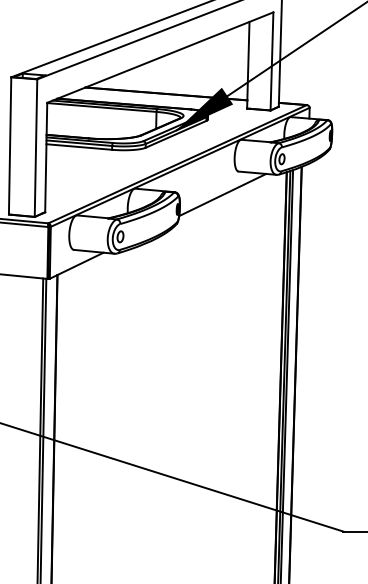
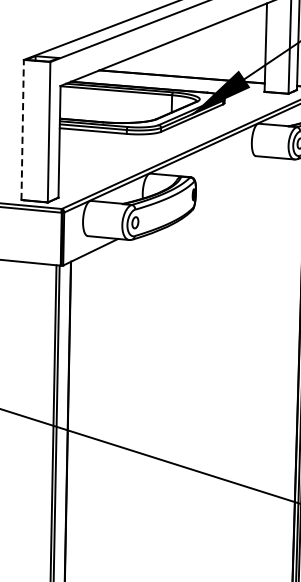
line: (10, 145) -> (23, 129), solid -> dashed
line: (222, 194) -> (239, 179), removed

